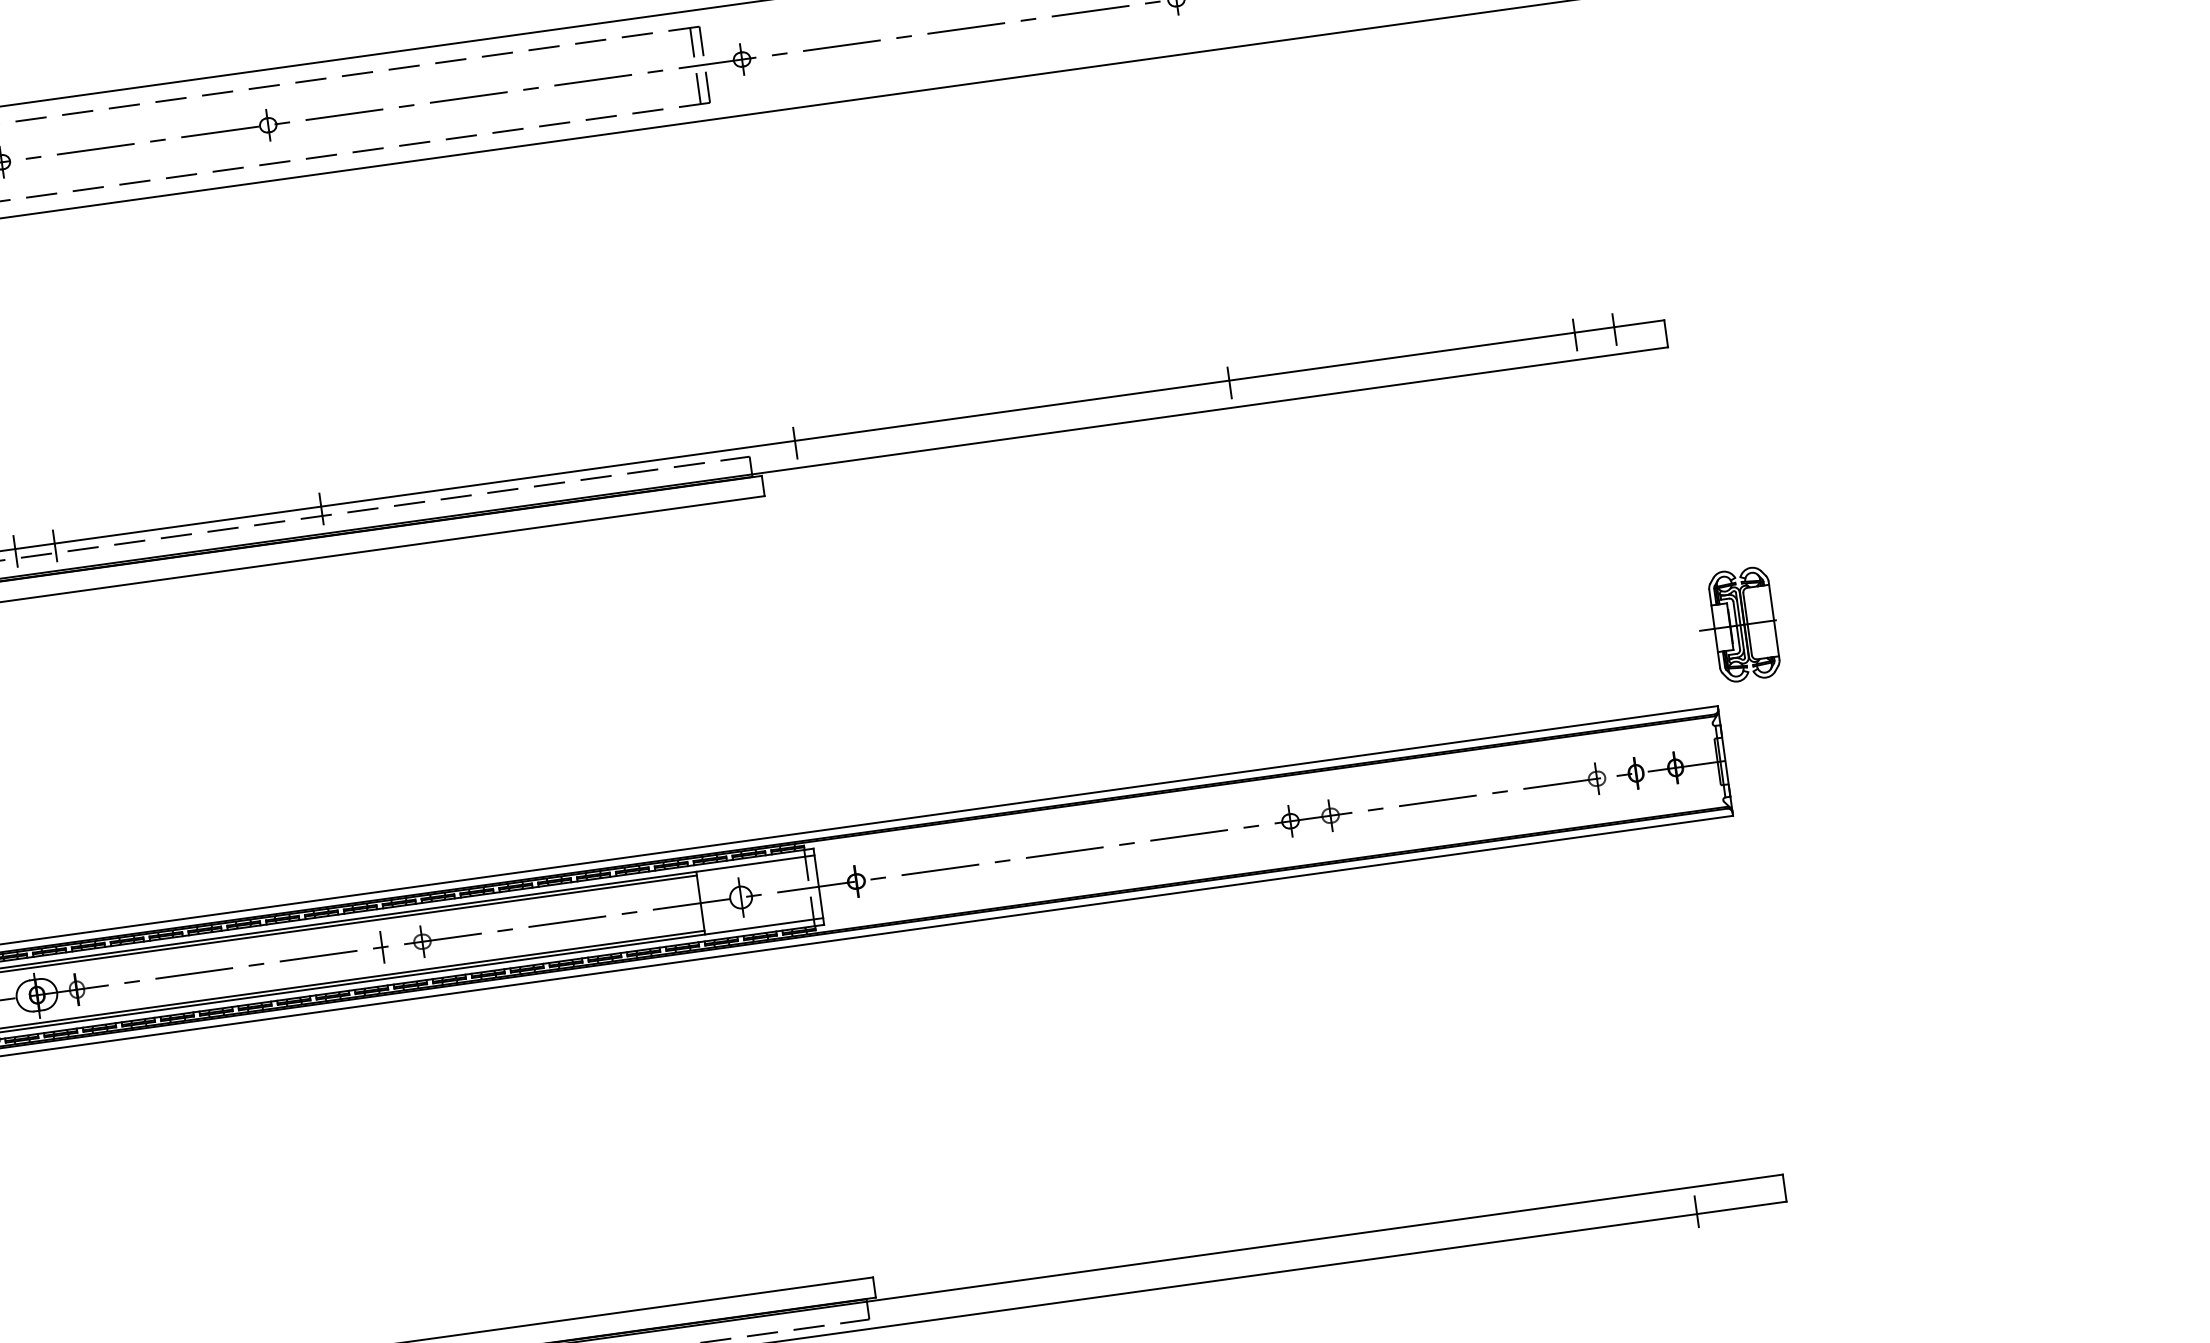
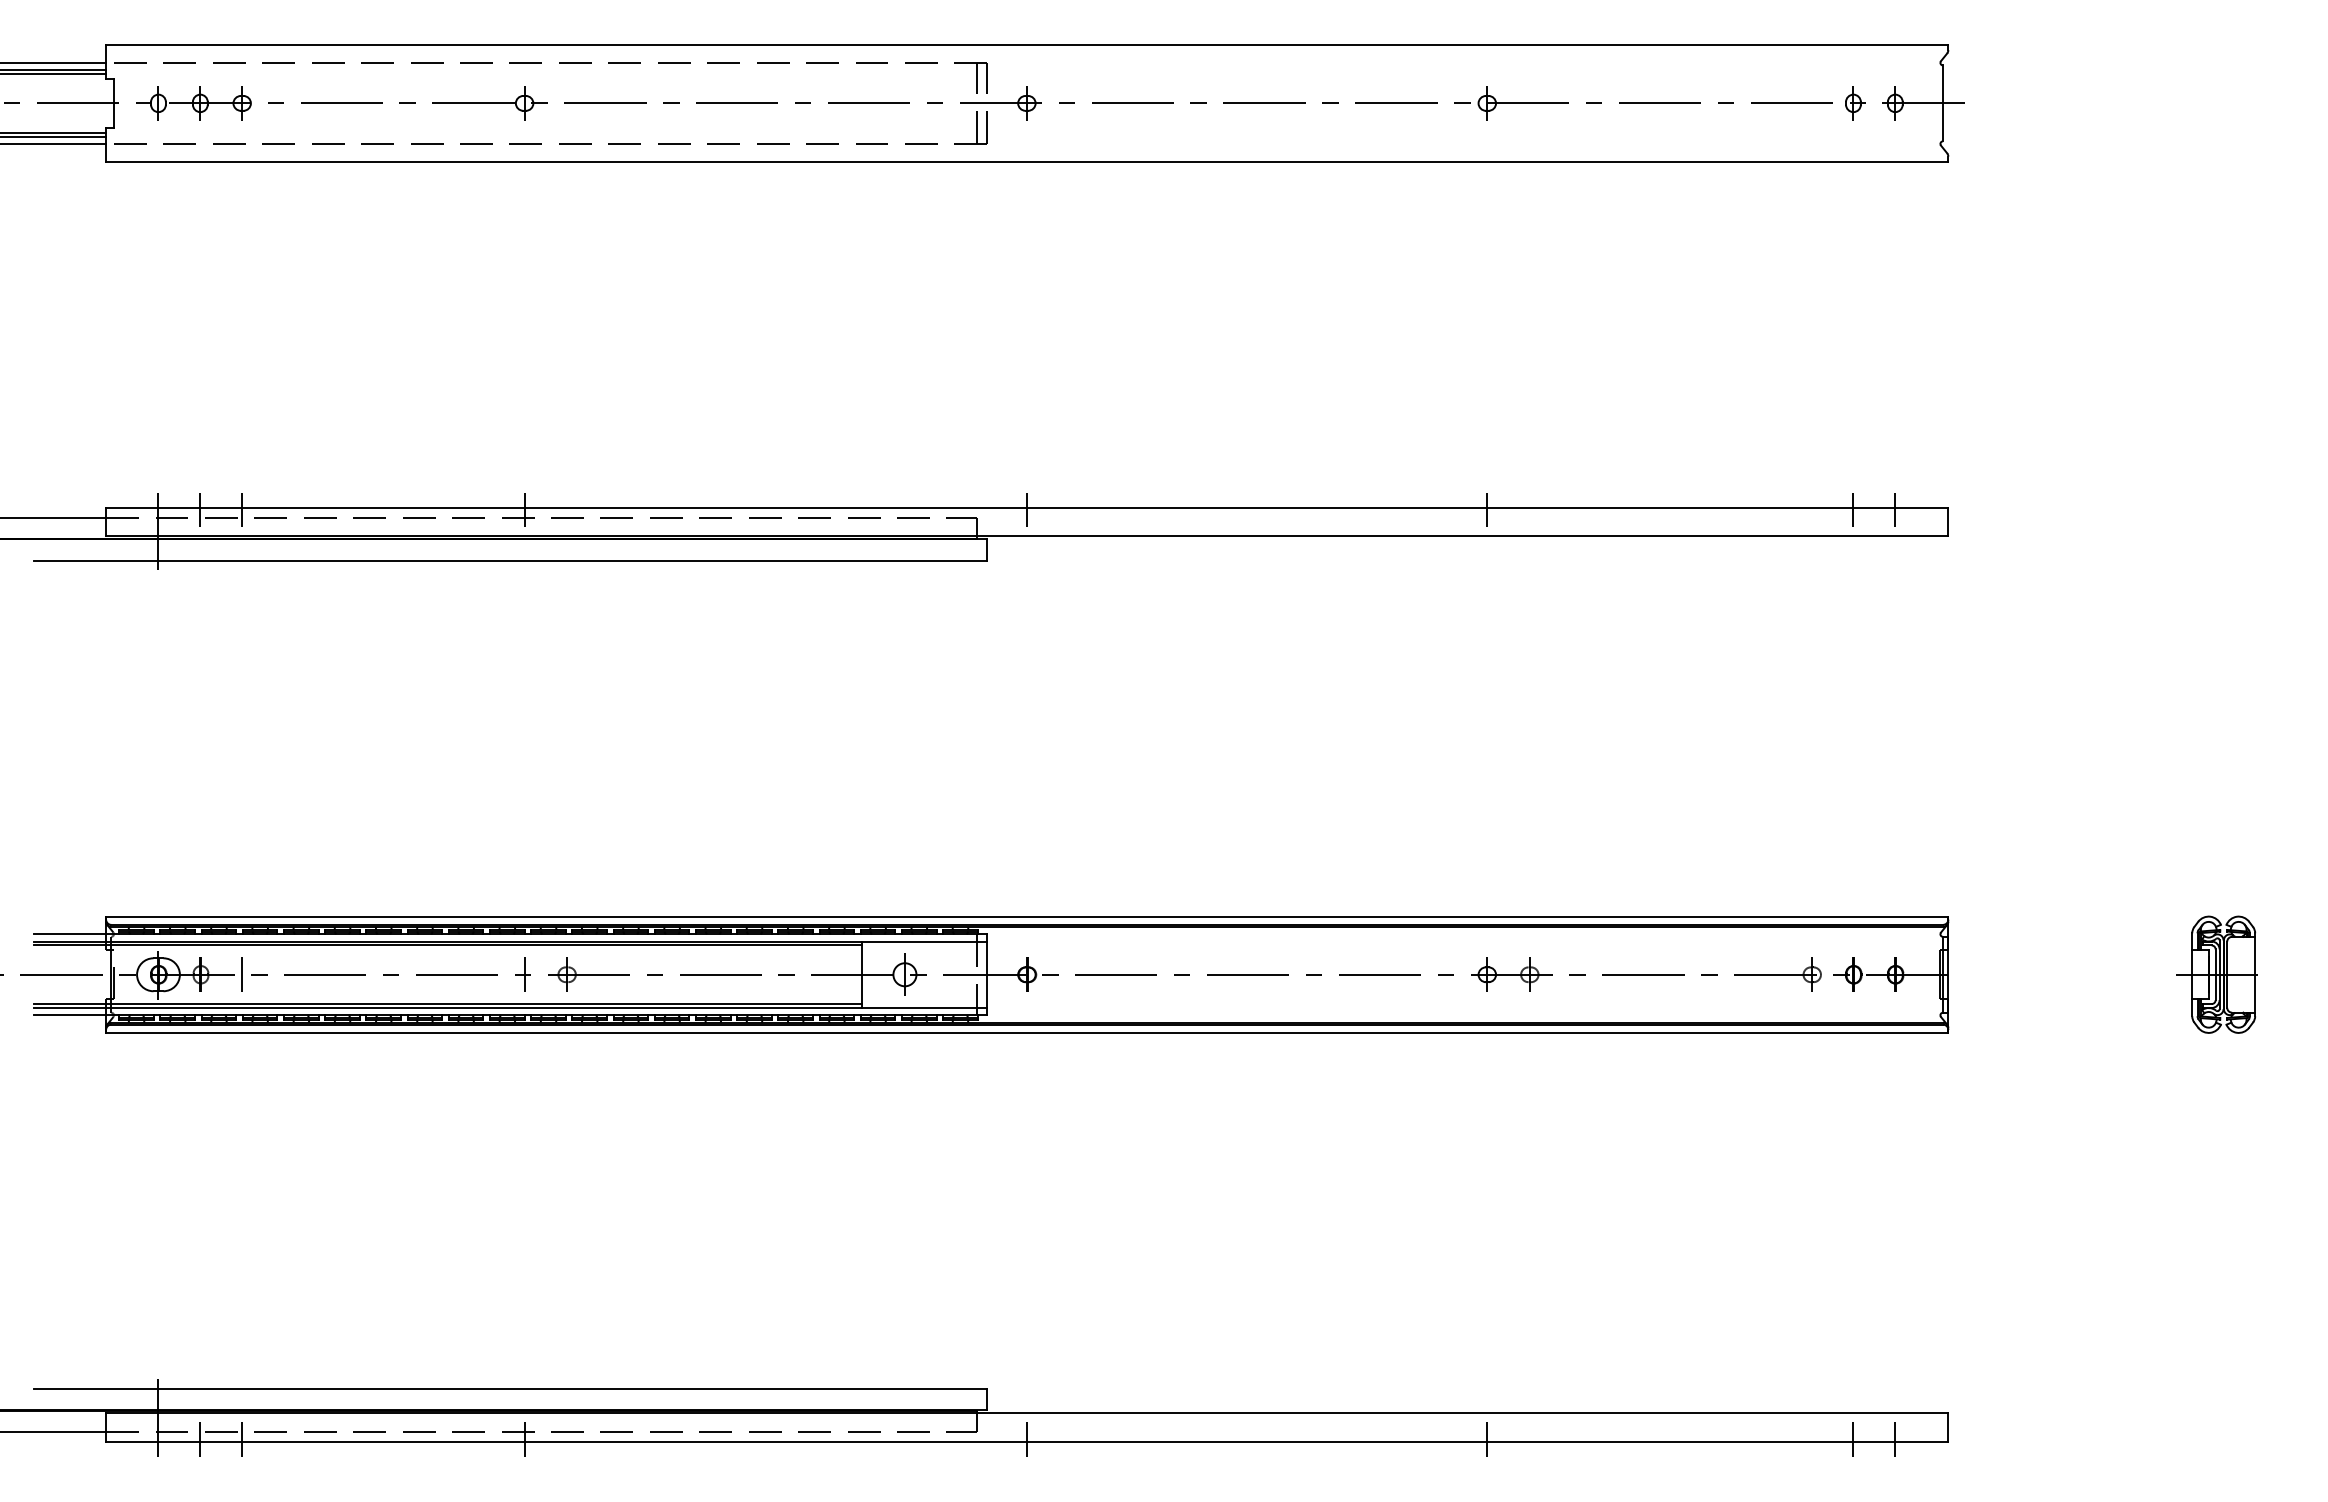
part: (1737, 625) -> (2216, 974), moved
line: (116, 984) -> (242, 974), added
line: (1736, 1206) -> (1895, 1439), added
line: (1351, 1259) -> (1487, 1439), added
line: (916, 1320) -> (1026, 1439), added

